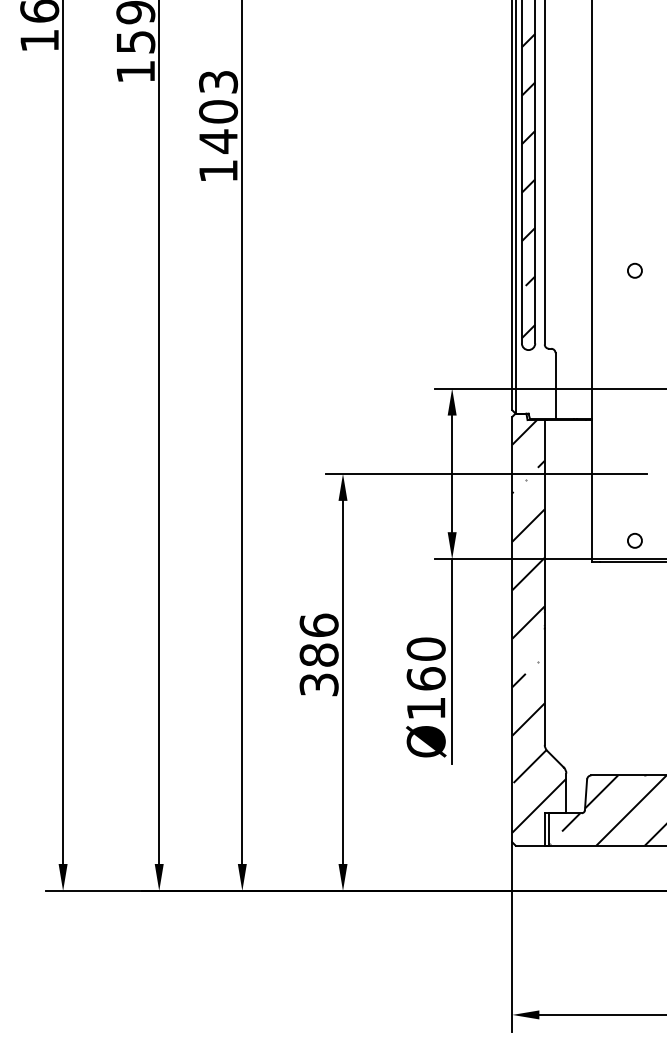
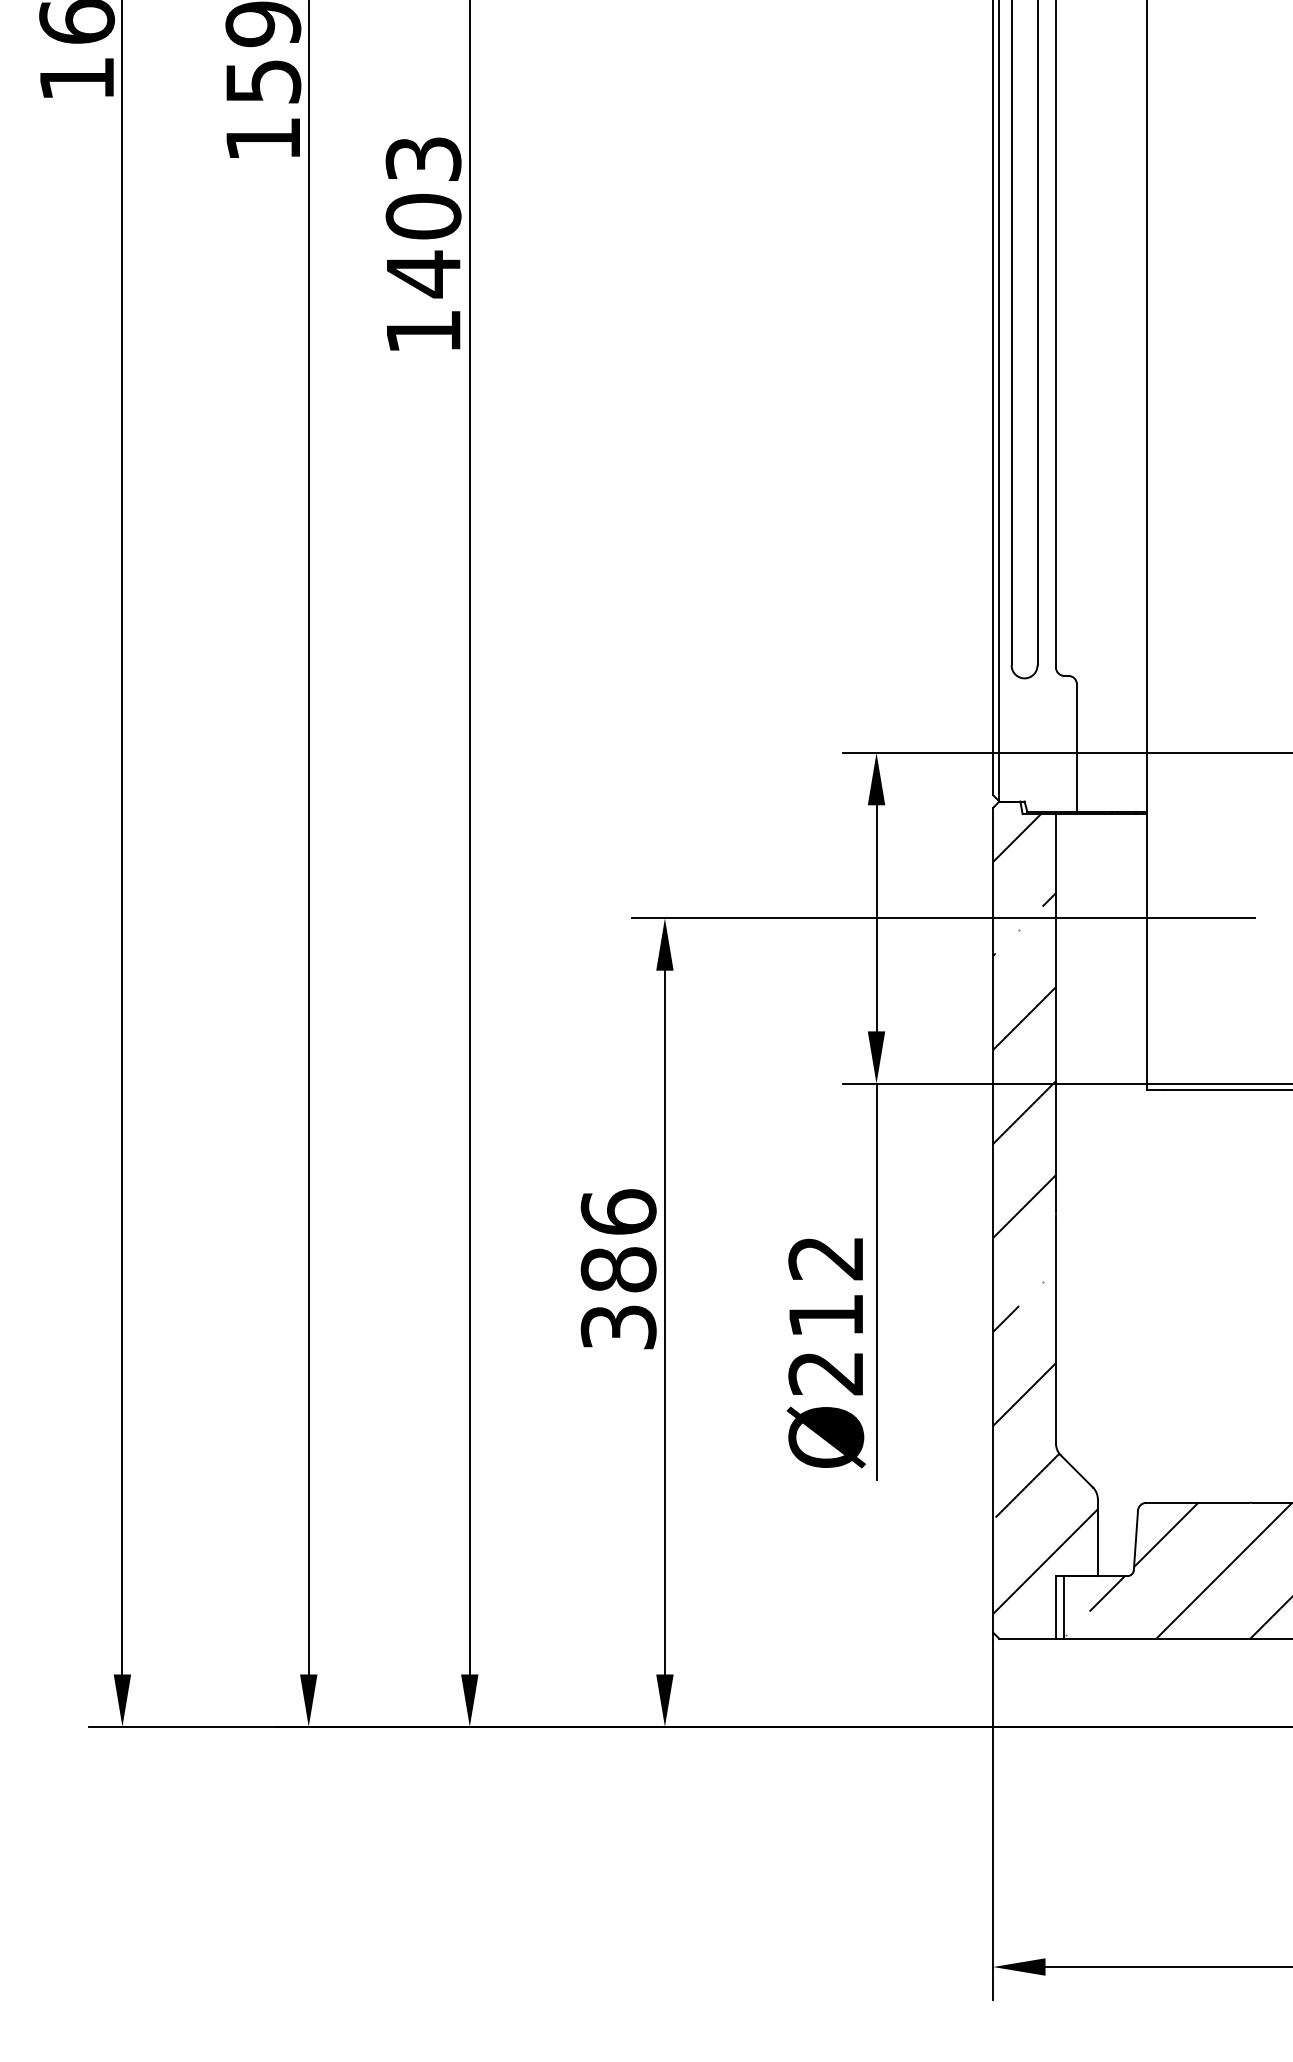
hatch: (528, 185) -> (1024, 359), removed
circle: (634, 270) -> (1229, 524), removed
circle: (634, 540) -> (1229, 1047), removed
text: (425, 678) -> (824, 1314), Ø160 -> Ø212

